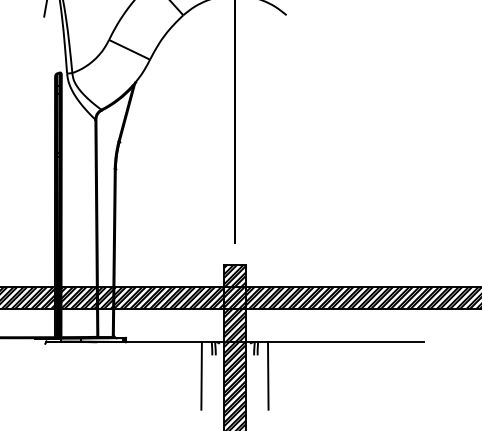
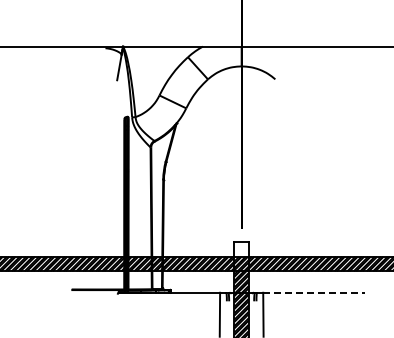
hatch: (234, 275) -> (241, 249), removed
line: (346, 341) -> (314, 292), solid -> dashed

